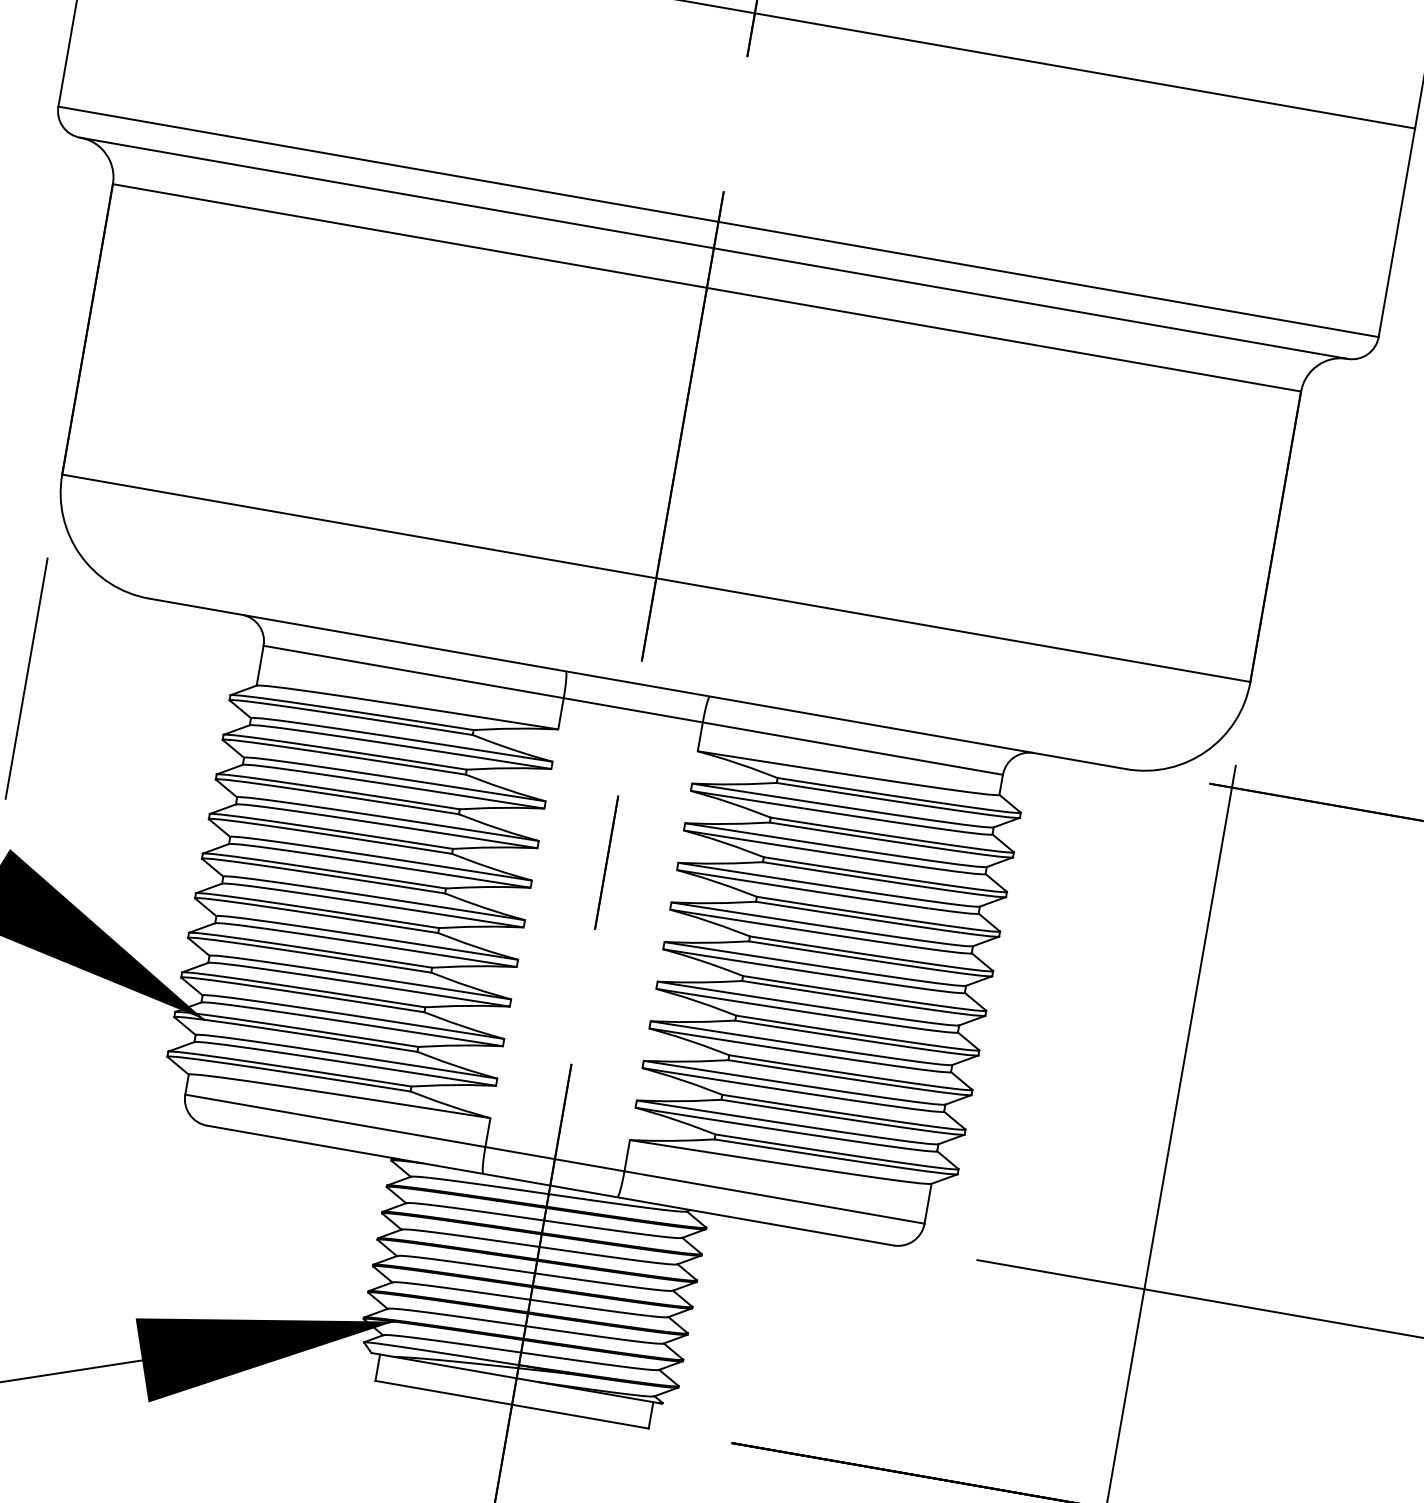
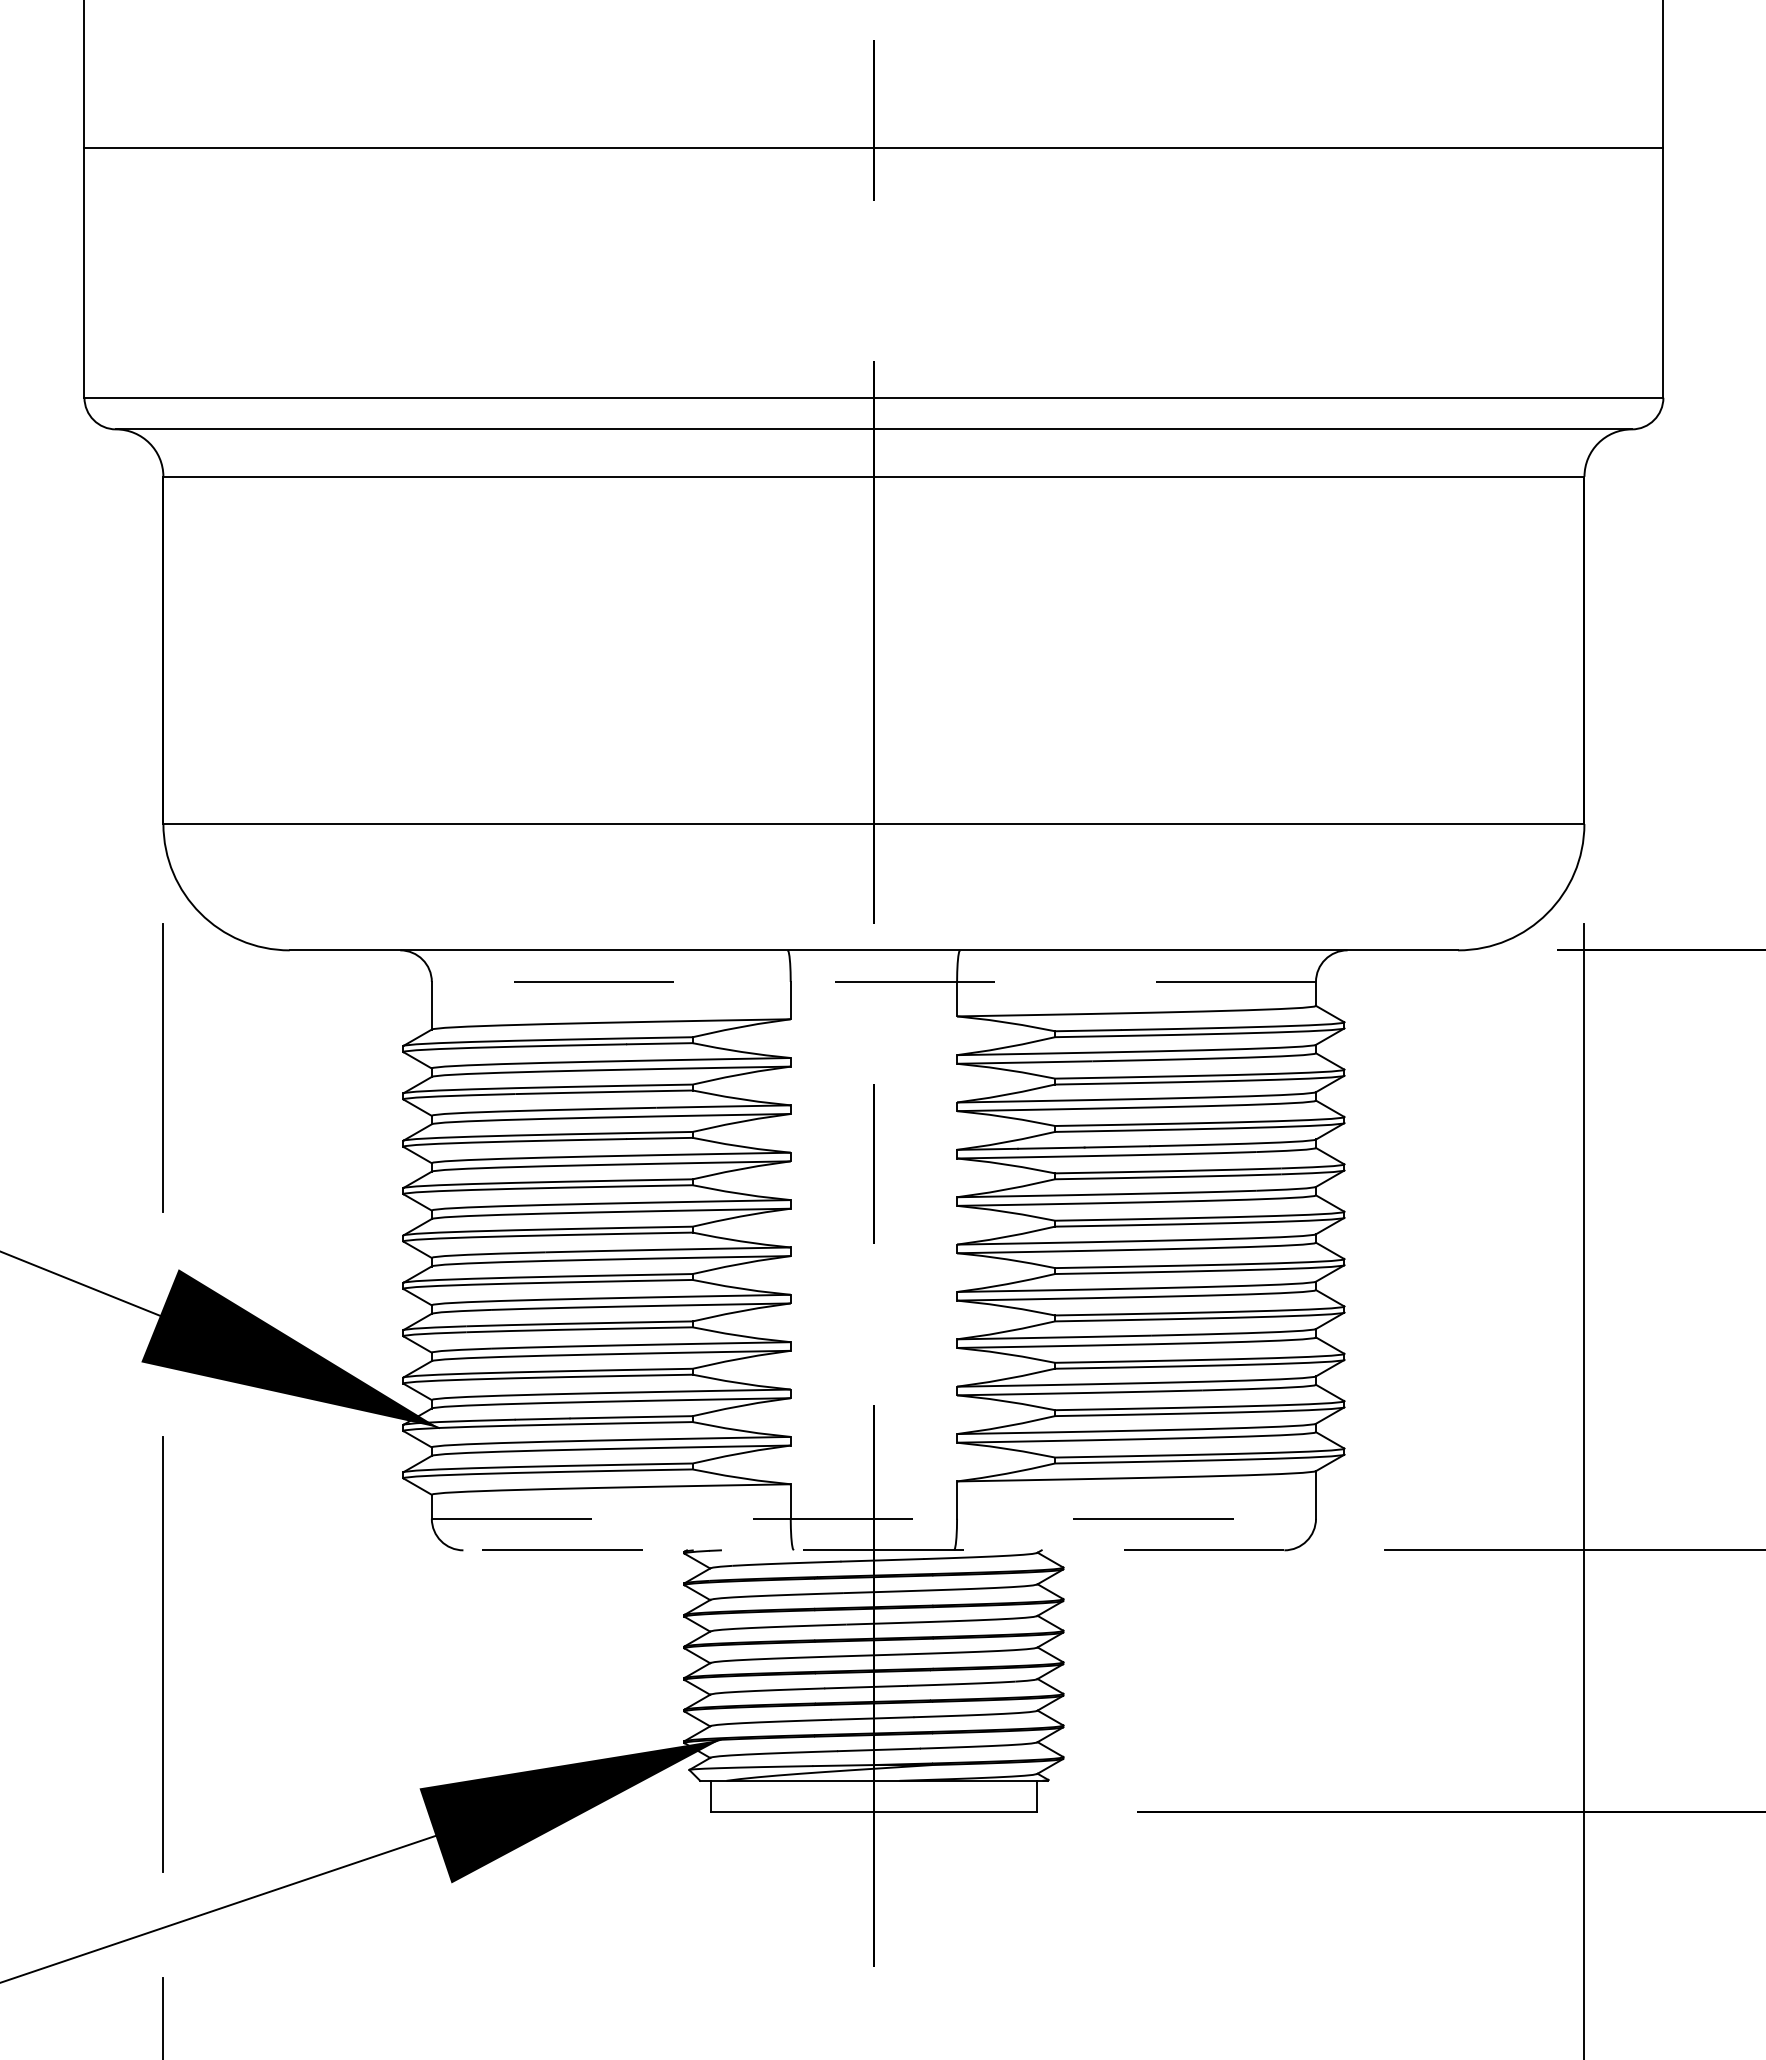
line: (633, 709) -> (873, 981), solid -> dashed
line: (555, 1159) -> (874, 1518), solid -> dashed
line: (549, 1185) -> (873, 1550), solid -> dashed

